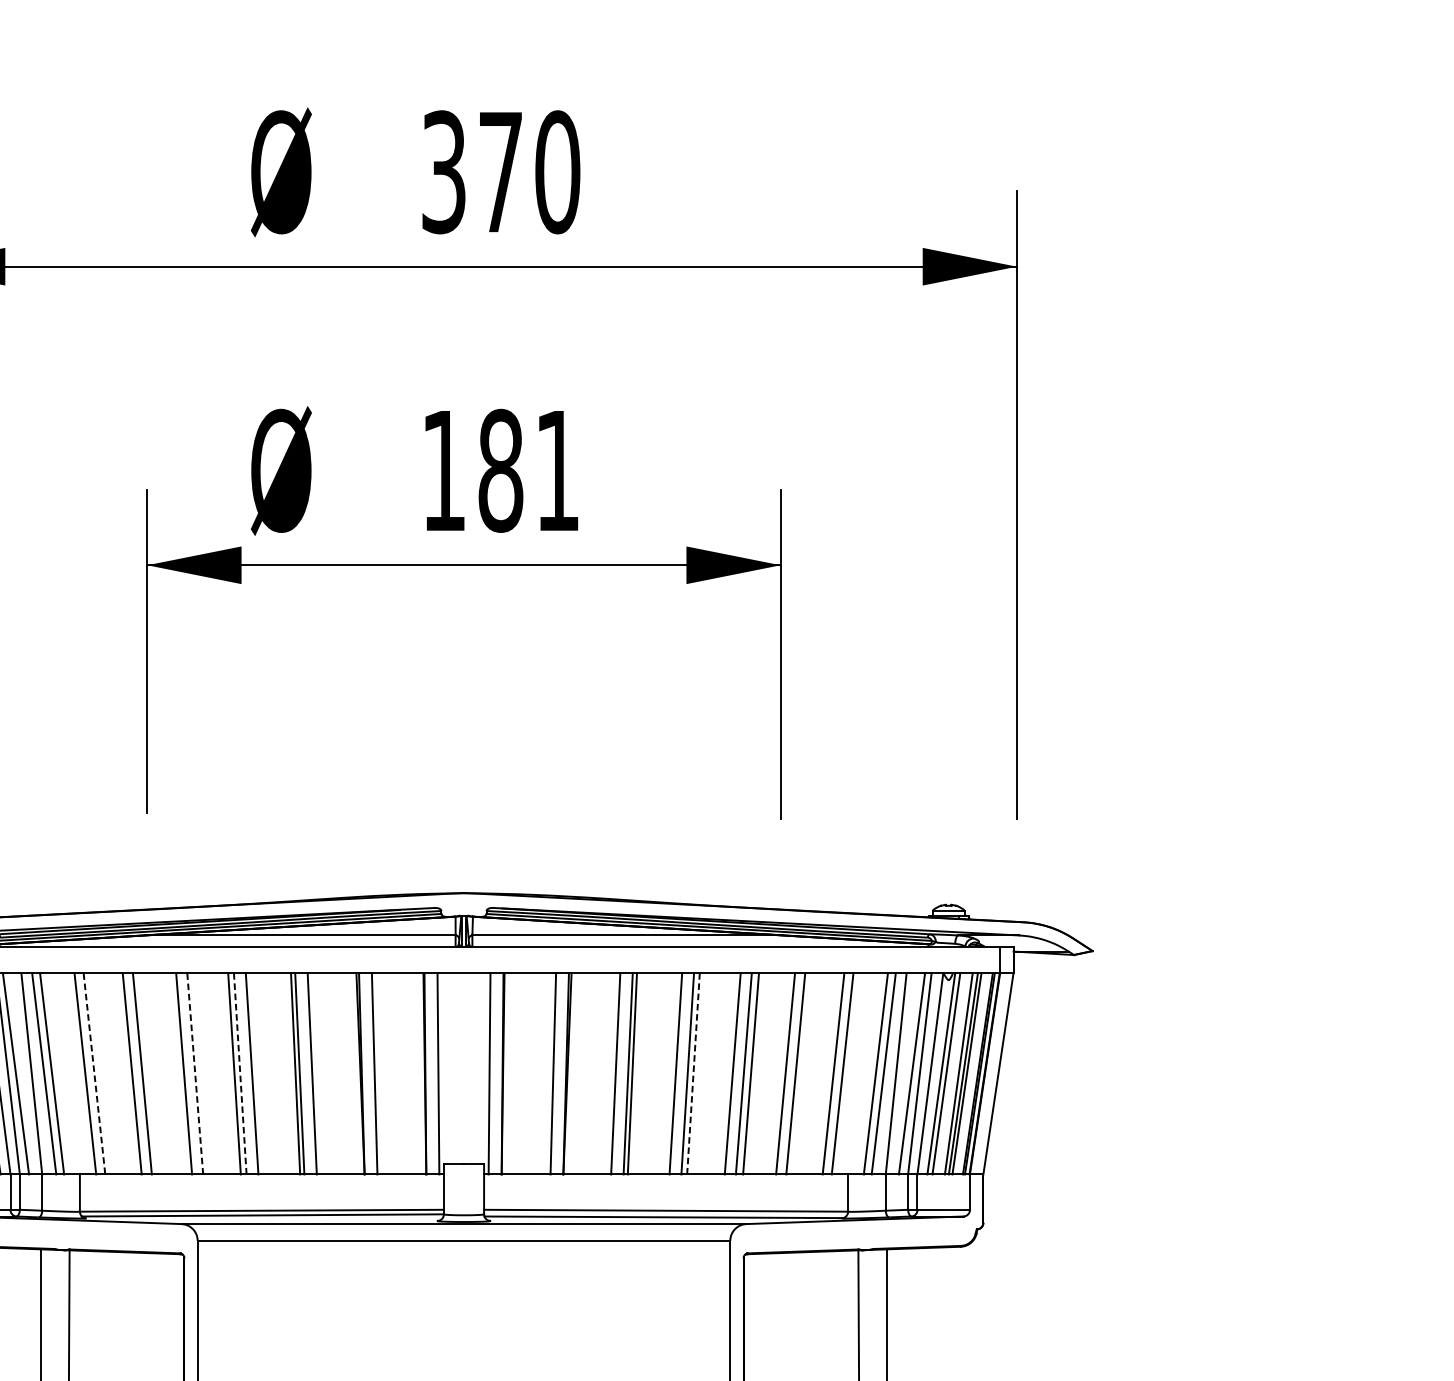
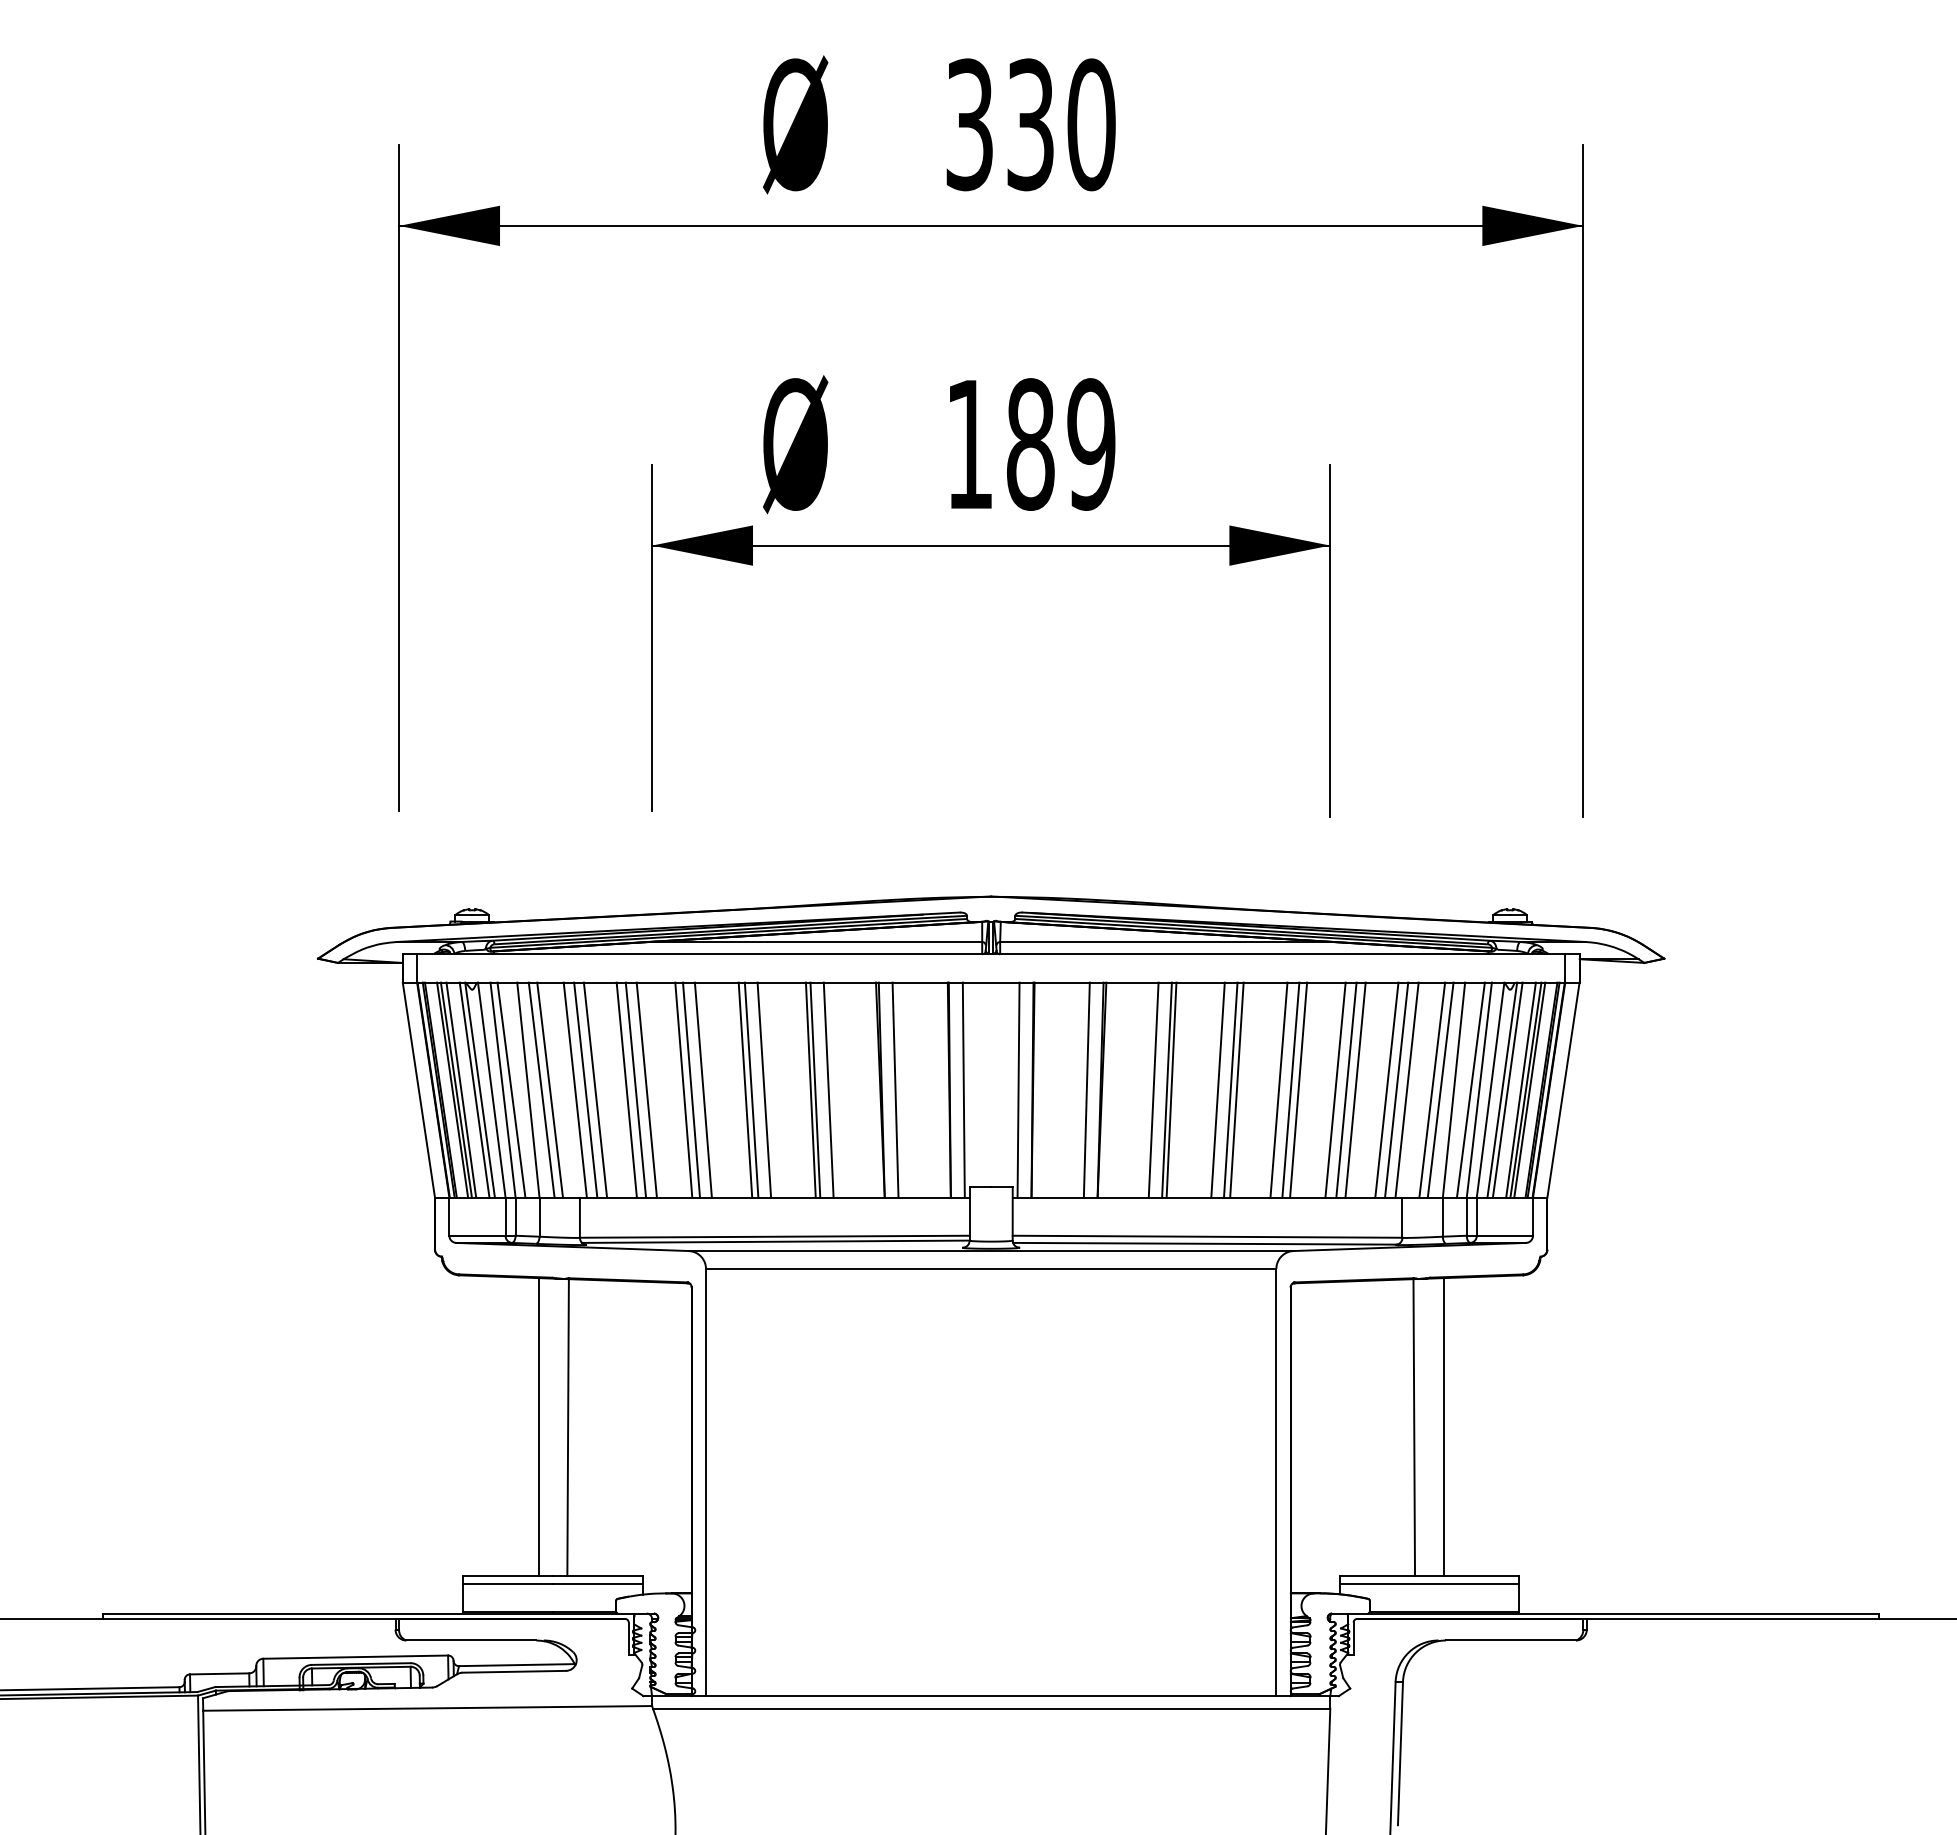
text: (500, 172) -> (1030, 124), 370 -> 330
text: (557, 470) -> (1091, 444), 181 -> 189
line: (74, 1073) -> (574, 1089), added
line: (123, 1073) -> (626, 1089), added
line: (176, 1073) -> (683, 1089), added
line: (804, 1073) -> (1355, 1089), added
line: (851, 1073) -> (1406, 1089), added
line: (94, 1074) -> (595, 1090), dashed -> solid
line: (195, 1074) -> (703, 1090), dashed -> solid
line: (240, 1074) -> (751, 1090), dashed -> solid
line: (693, 1074) -> (1236, 1090), dashed -> solid

